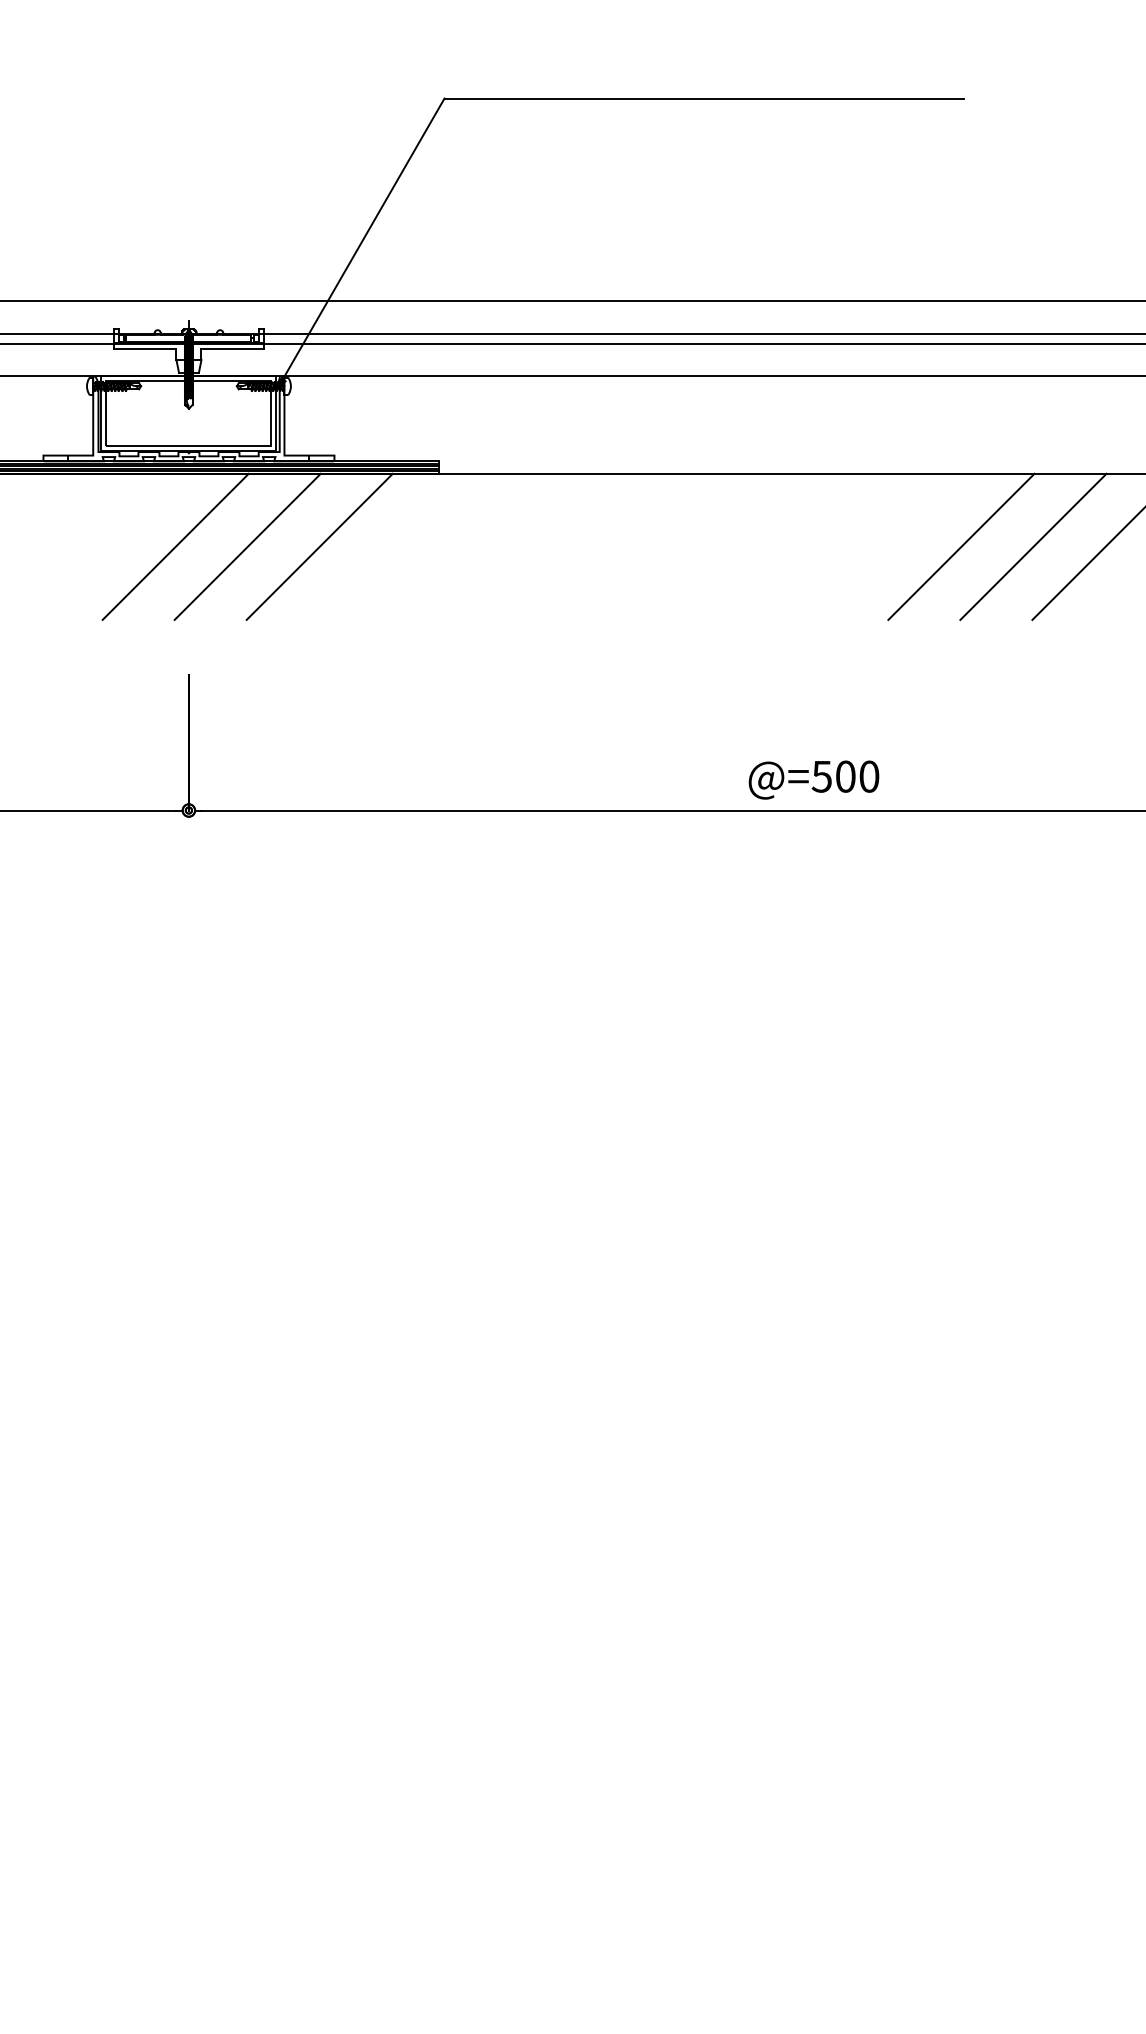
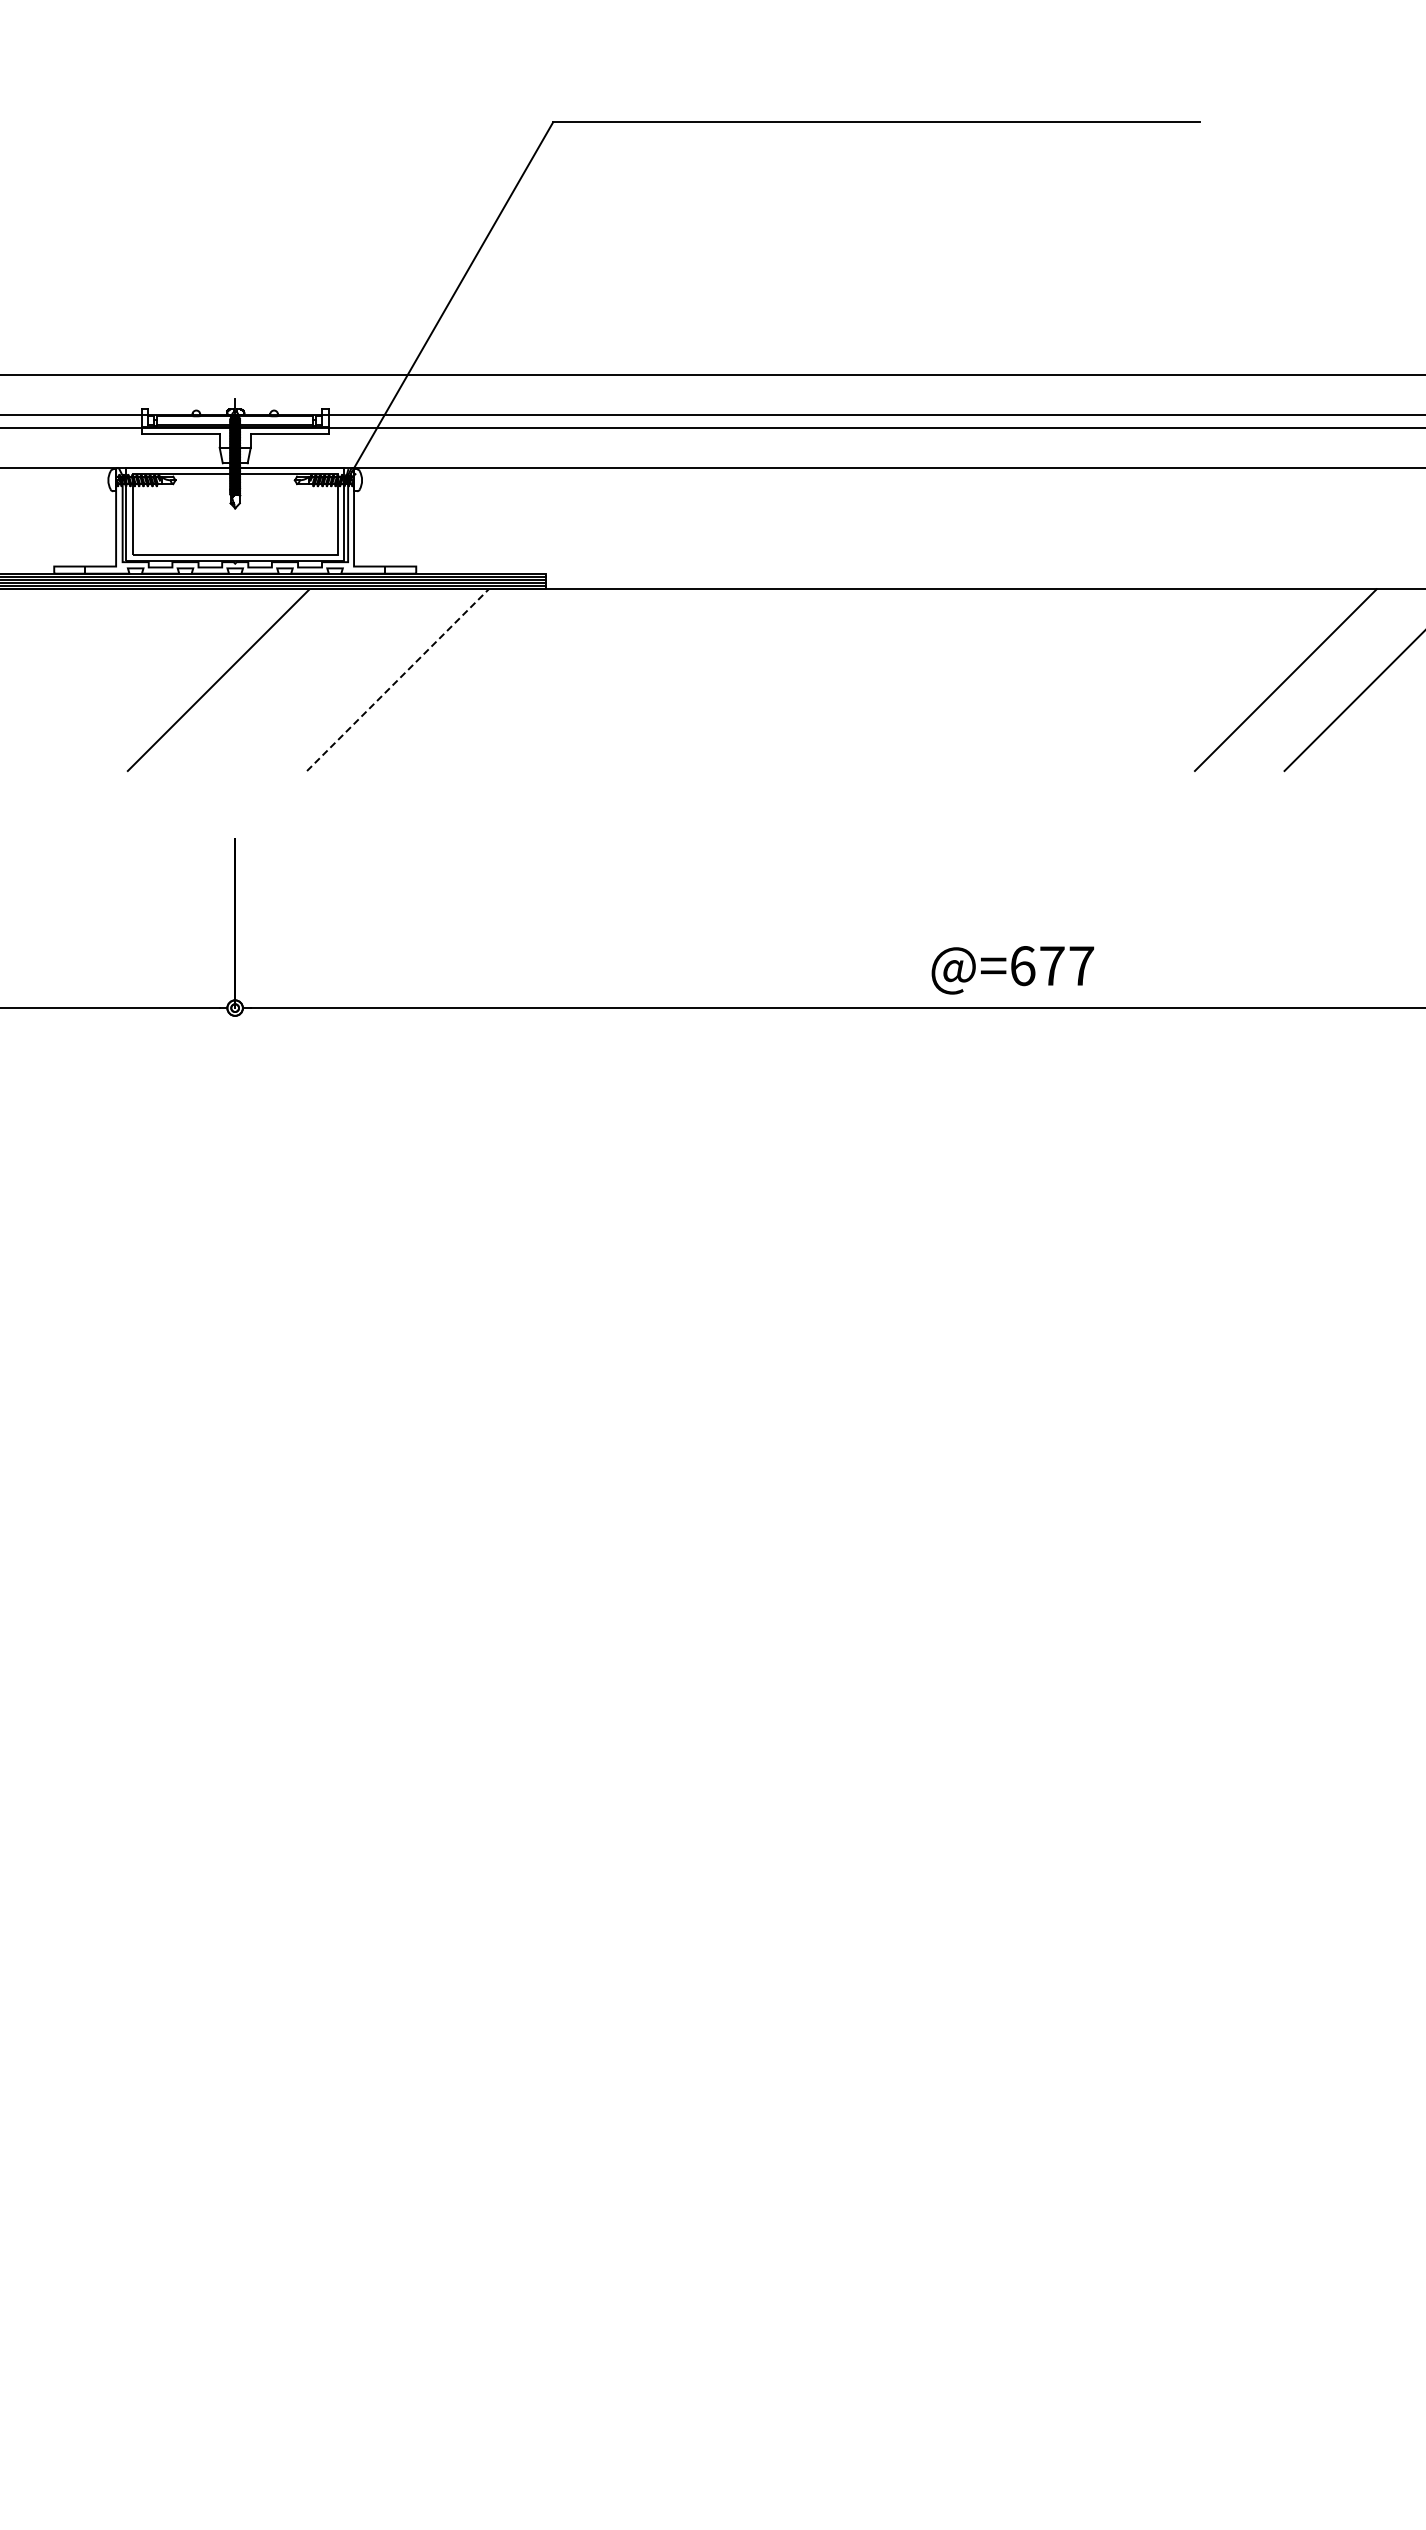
line: (247, 547) -> (308, 680), removed
line: (319, 547) -> (397, 680), solid -> dashed
line: (961, 547) -> (1196, 680), removed
text: (845, 777) -> (1052, 966), @=500 -> @=677

